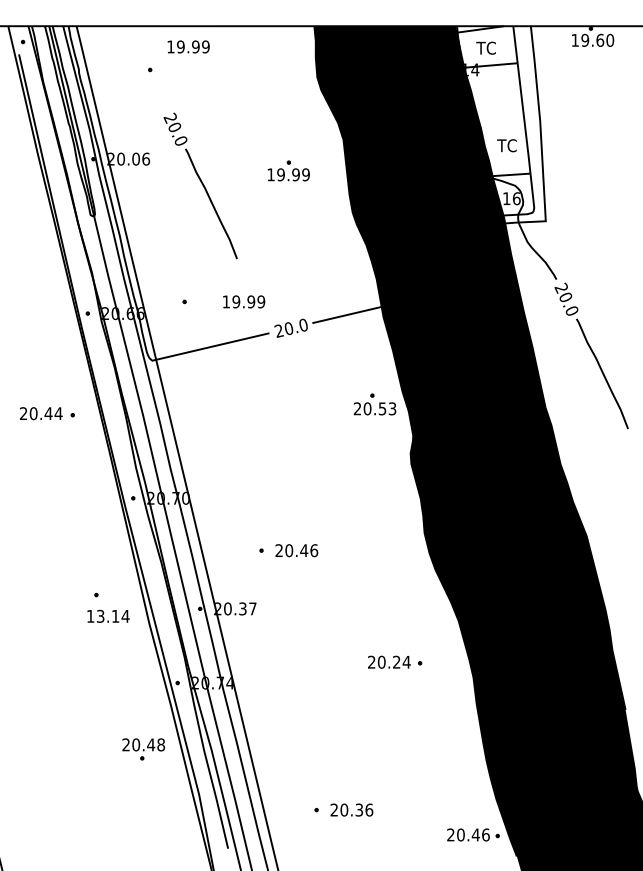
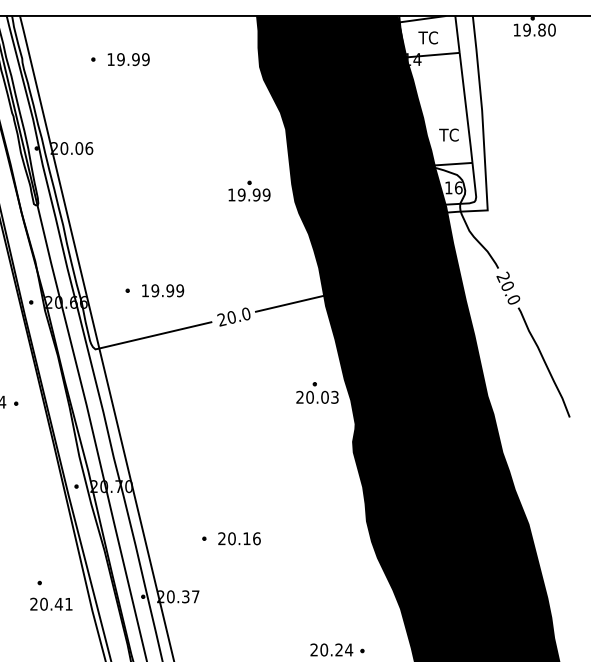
text: (600, 39) -> (542, 29), 19.60 -> 19.80
text: (188, 46) -> (128, 59), moved
part: (288, 170) -> (249, 190), moved
part: (200, 185) -> (143, 174), removed
text: (244, 301) -> (163, 290), moved
text: (382, 408) -> (324, 397), 20.53 -> 20.03
text: (304, 550) -> (247, 538), 20.46 -> 20.16
text: (108, 615) -> (51, 603), 13.14 -> 20.41

